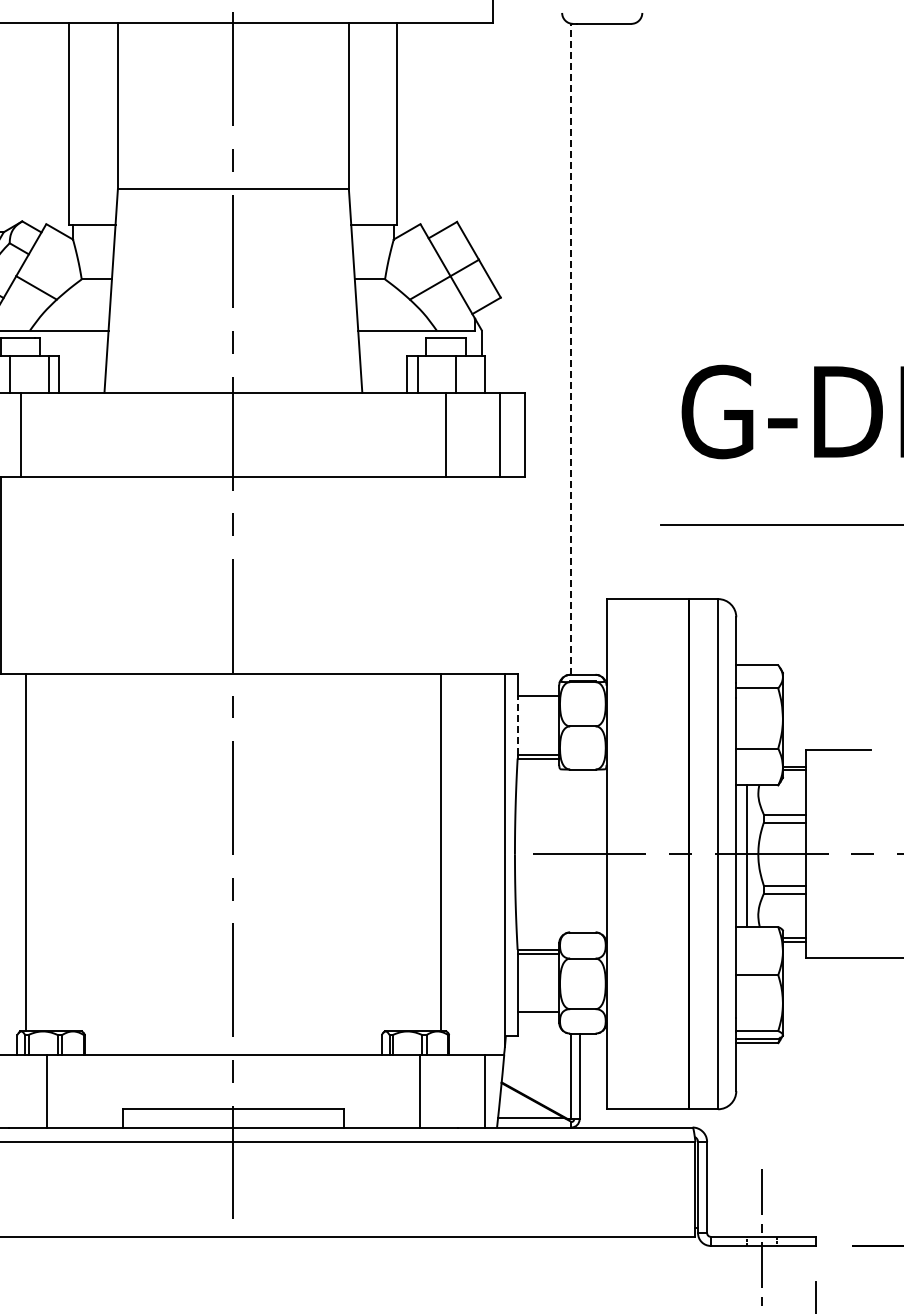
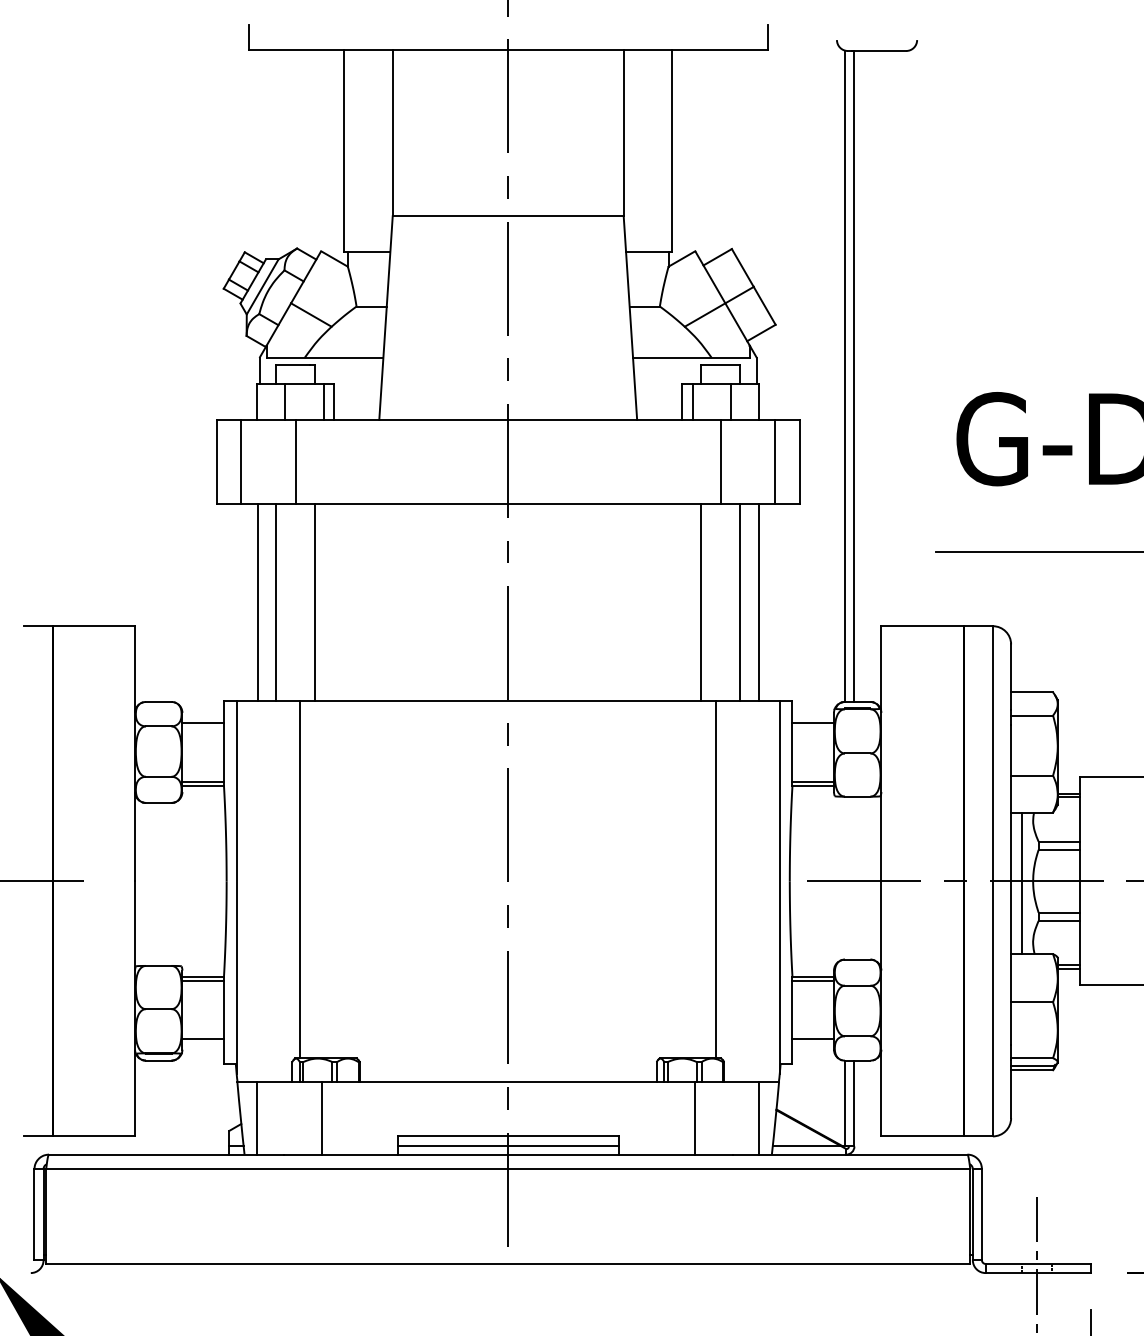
line: (570, 349) -> (845, 376), dashed -> solid
line: (579, 349) -> (854, 376), added
line: (40, 574) -> (315, 601), added
line: (426, 574) -> (701, 601), added
line: (465, 574) -> (740, 601), added
line: (483, 574) -> (758, 601), added
line: (517, 724) -> (792, 751), dashed -> solid
line: (232, 1118) -> (507, 1145), added

